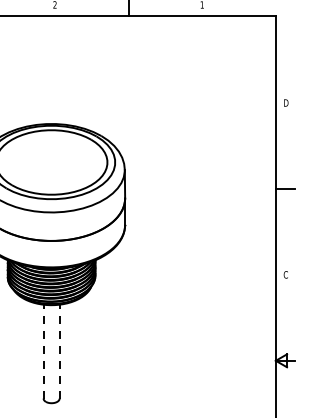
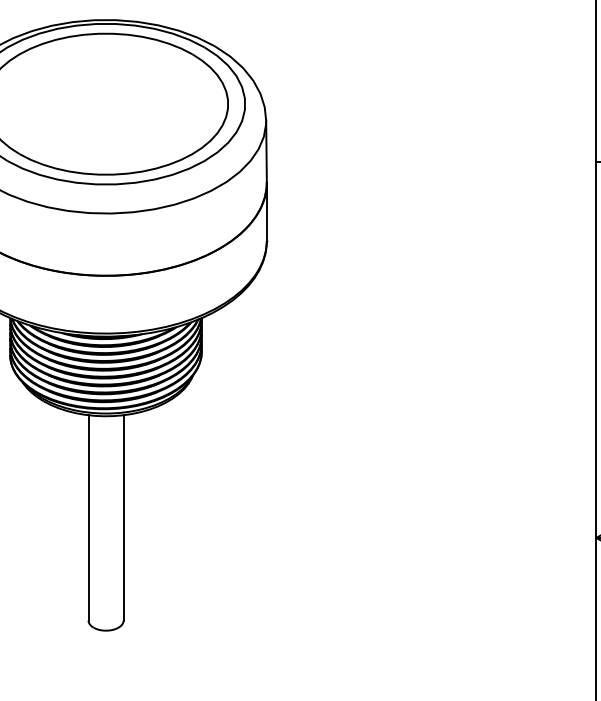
line: (43, 351) -> (88, 517), dashed -> solid
line: (59, 351) -> (123, 517), dashed -> solid

